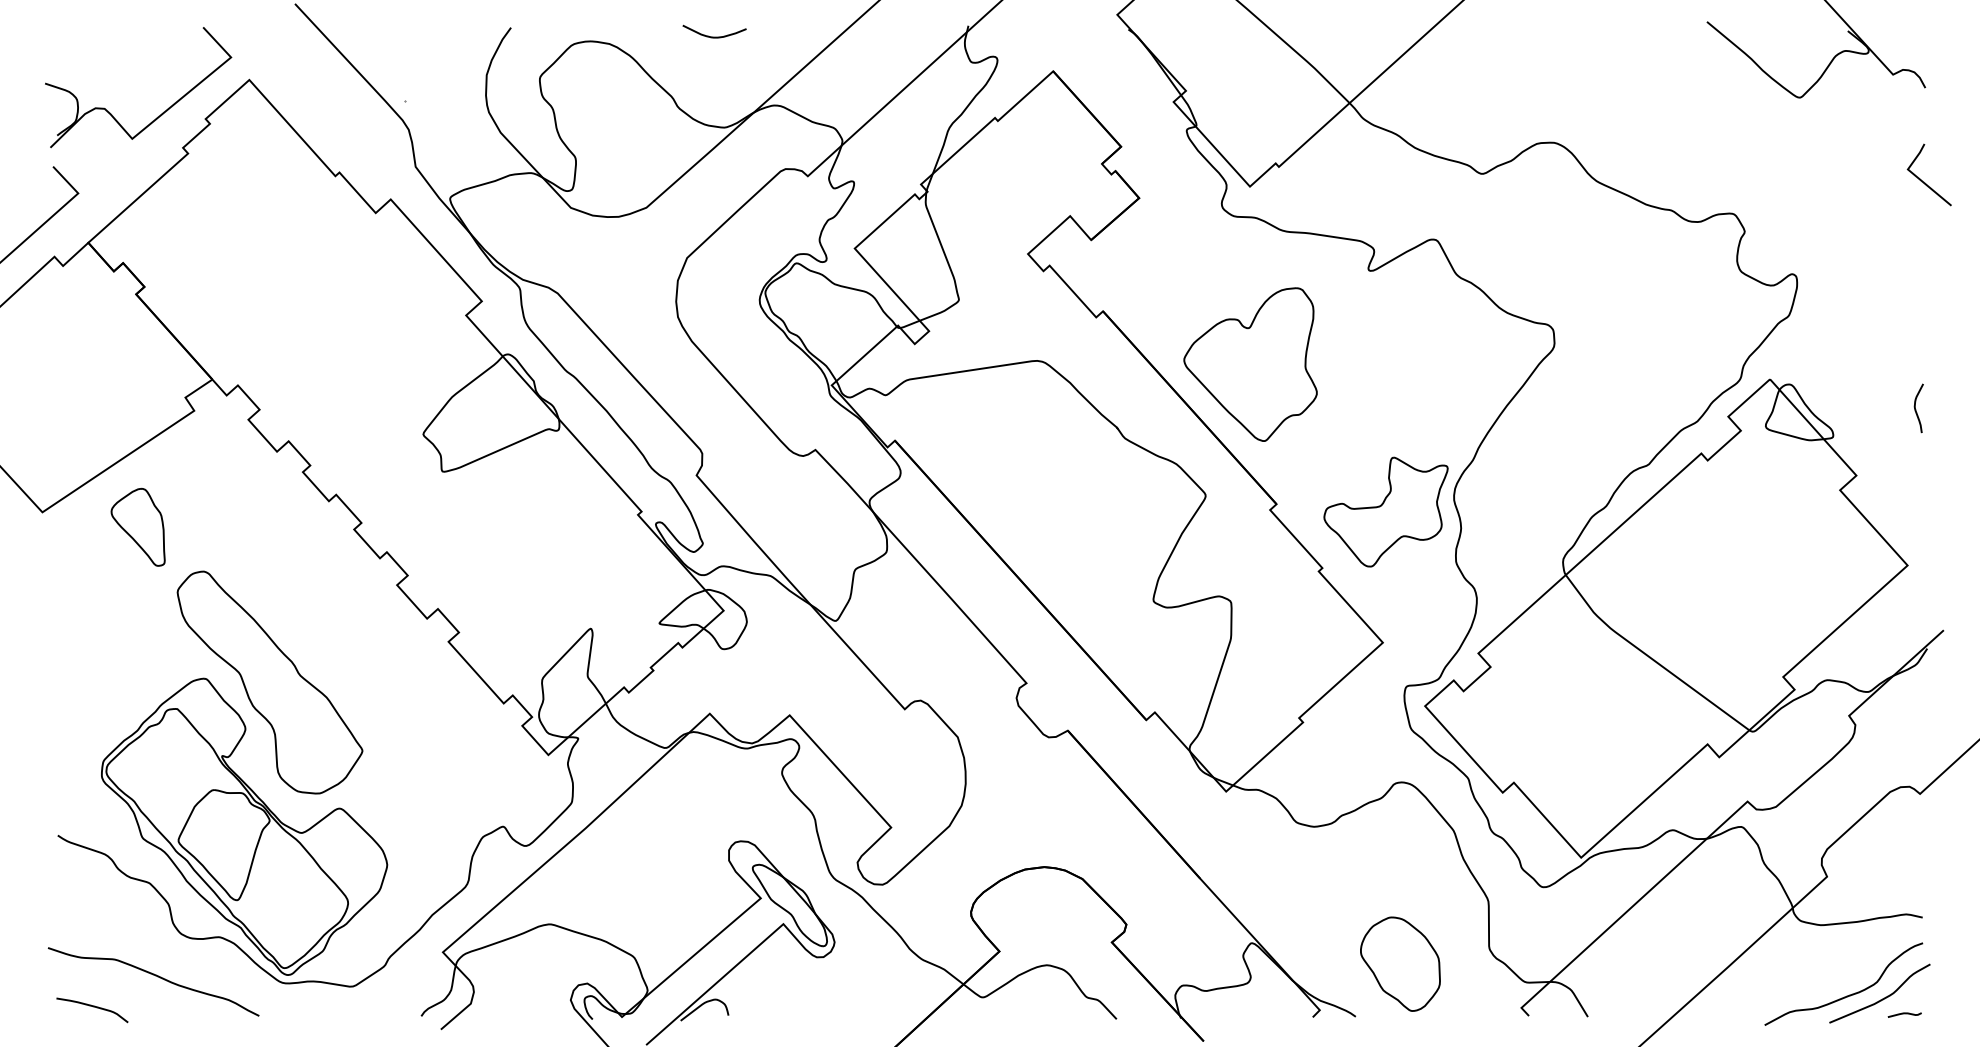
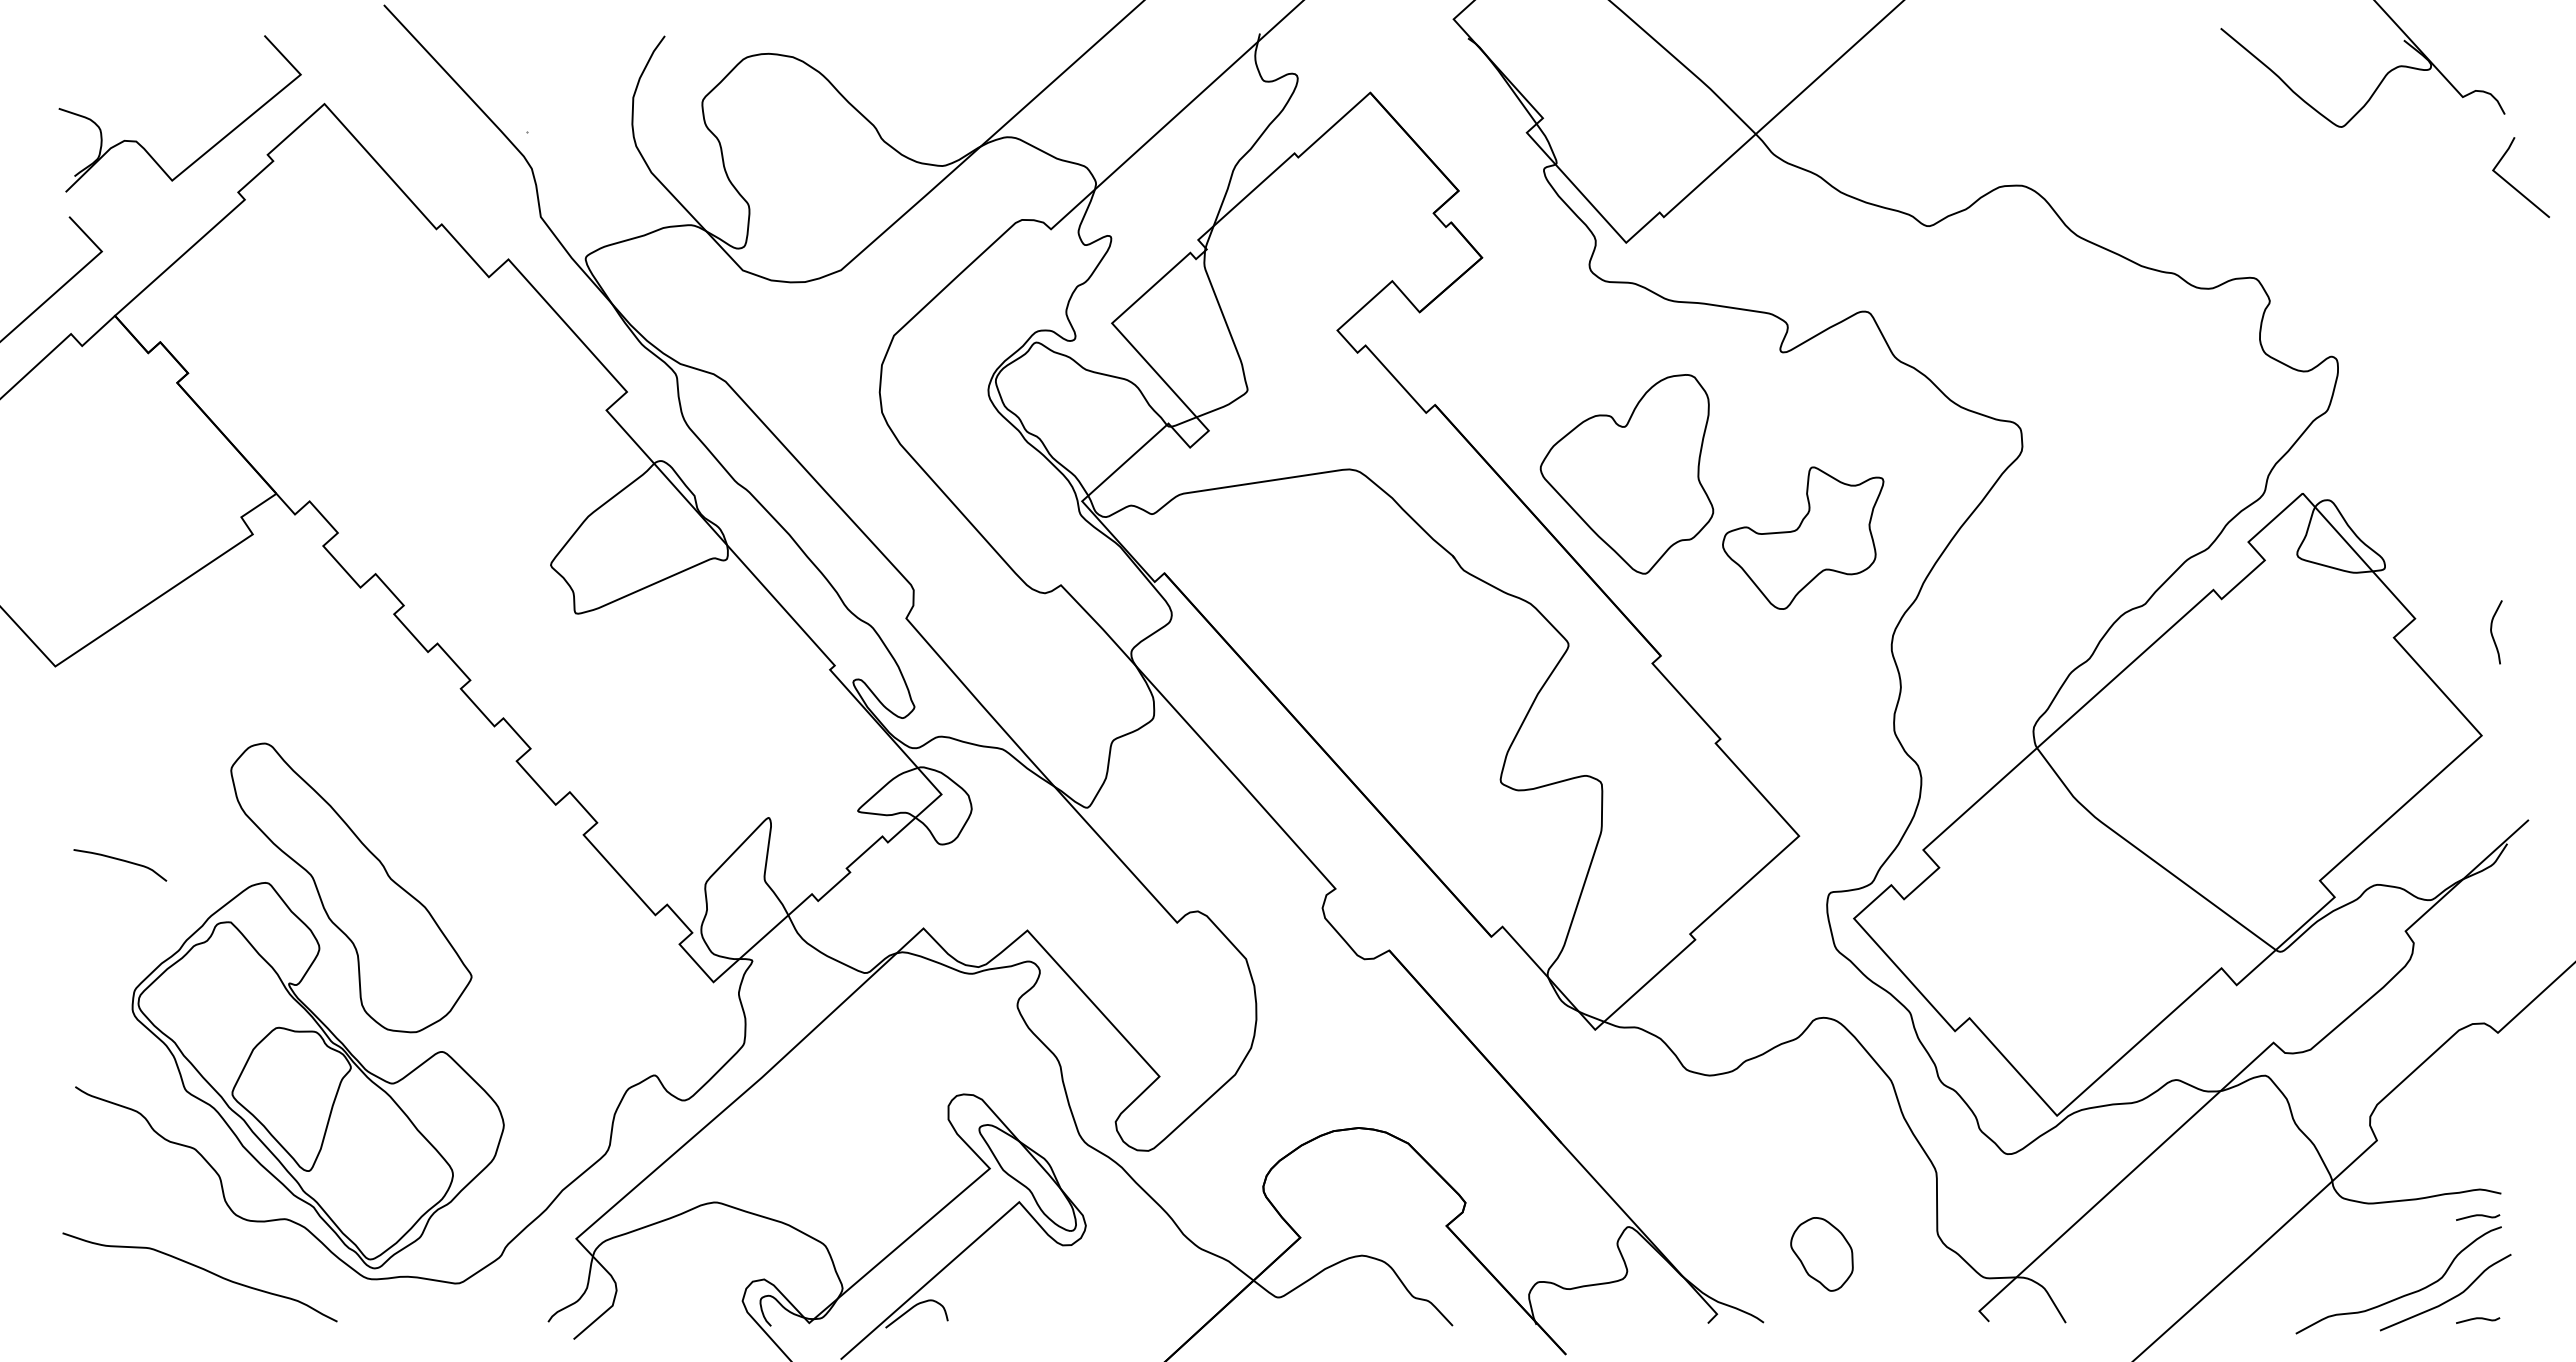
curve: (712, 36) -> (927, 47), removed
line: (1925, 182) -> (2515, 187), moved
curve: (1915, 408) -> (2492, 632), moved
part: (1386, 511) -> (1803, 537), moved
part: (137, 526) -> (179, 685), removed
curve: (1905, 935) -> (2478, 1216), added
part: (1400, 964) -> (1821, 1254), size x0.6
curve: (94, 1007) -> (122, 861), moved

